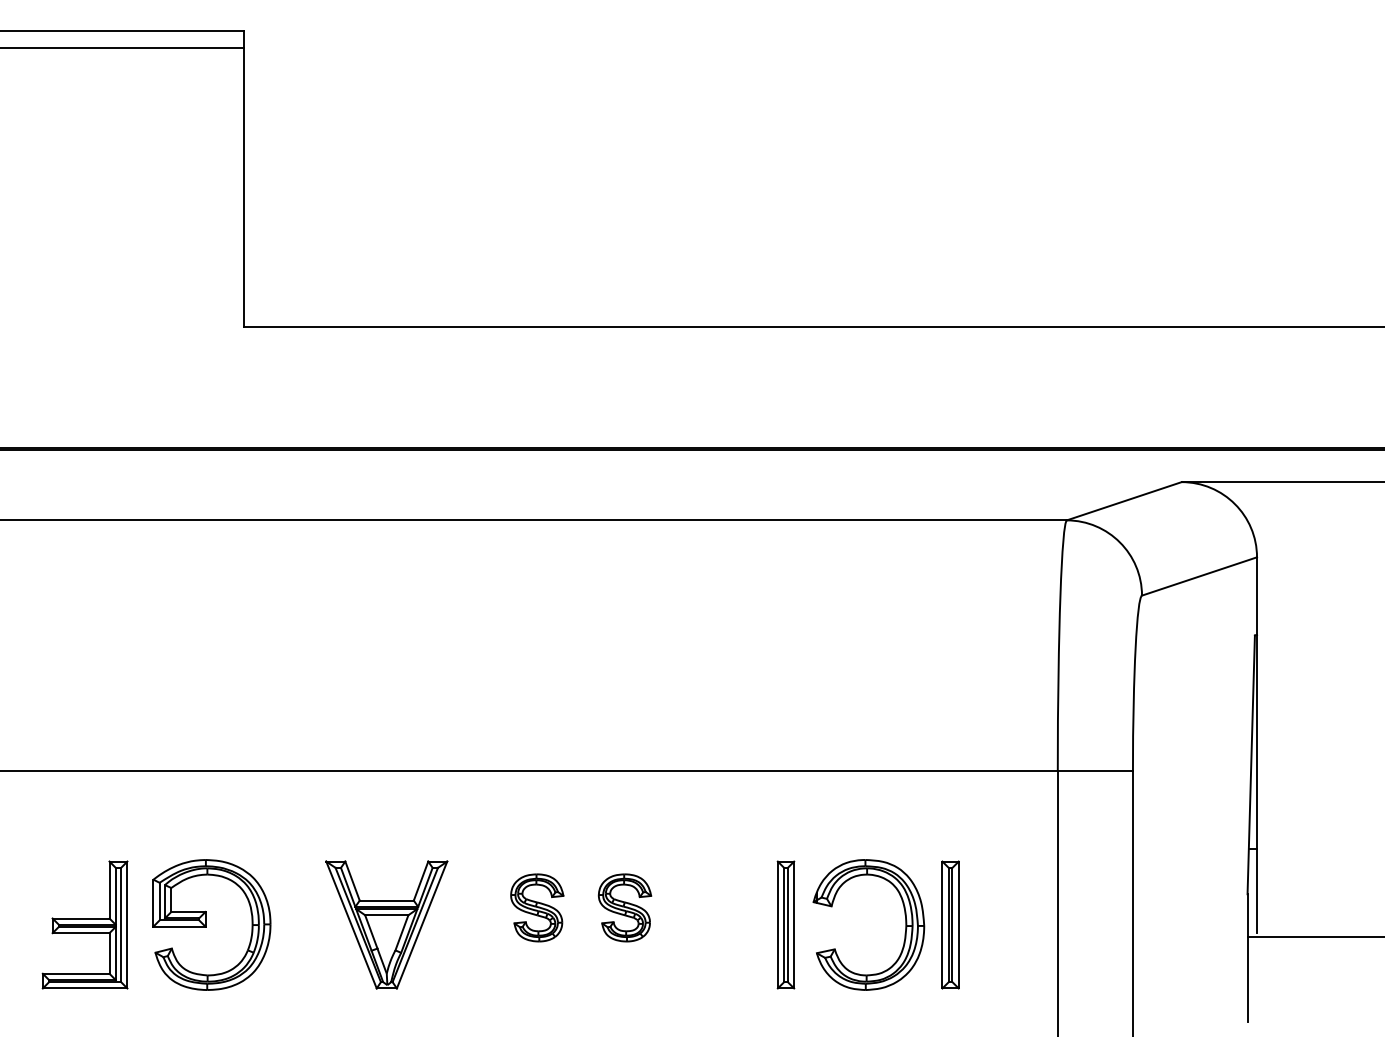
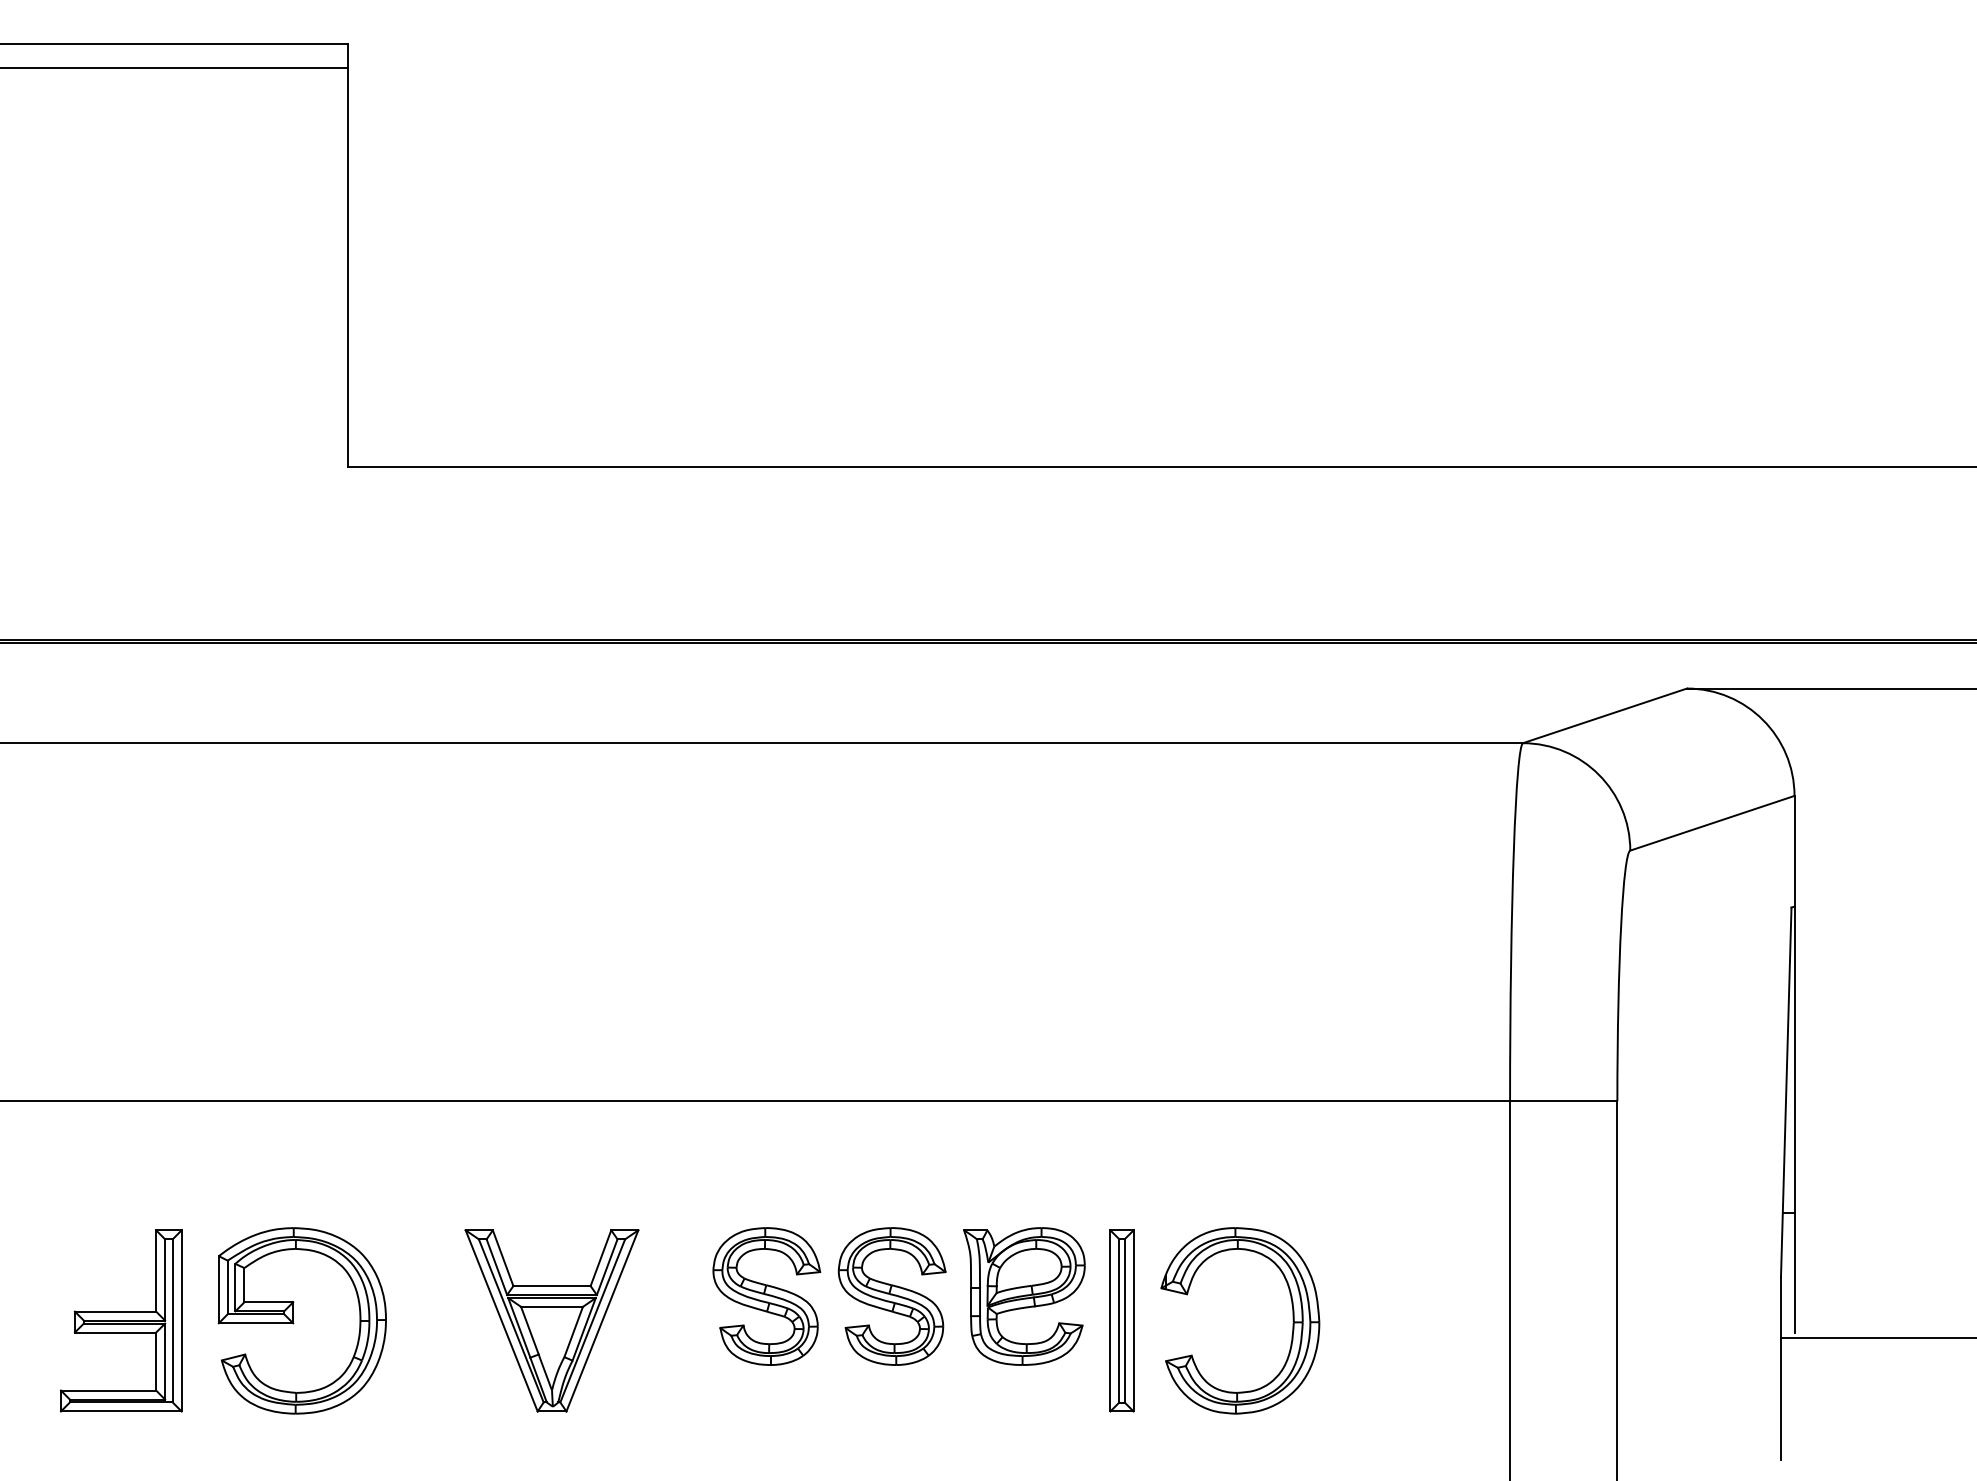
part: (537, 907) -> (766, 1296), size x1.43
part: (624, 907) -> (891, 1296), size x1.43
part: (717, 907) -> (1024, 1296), added
part: (950, 924) -> (1356, 1320), removed

